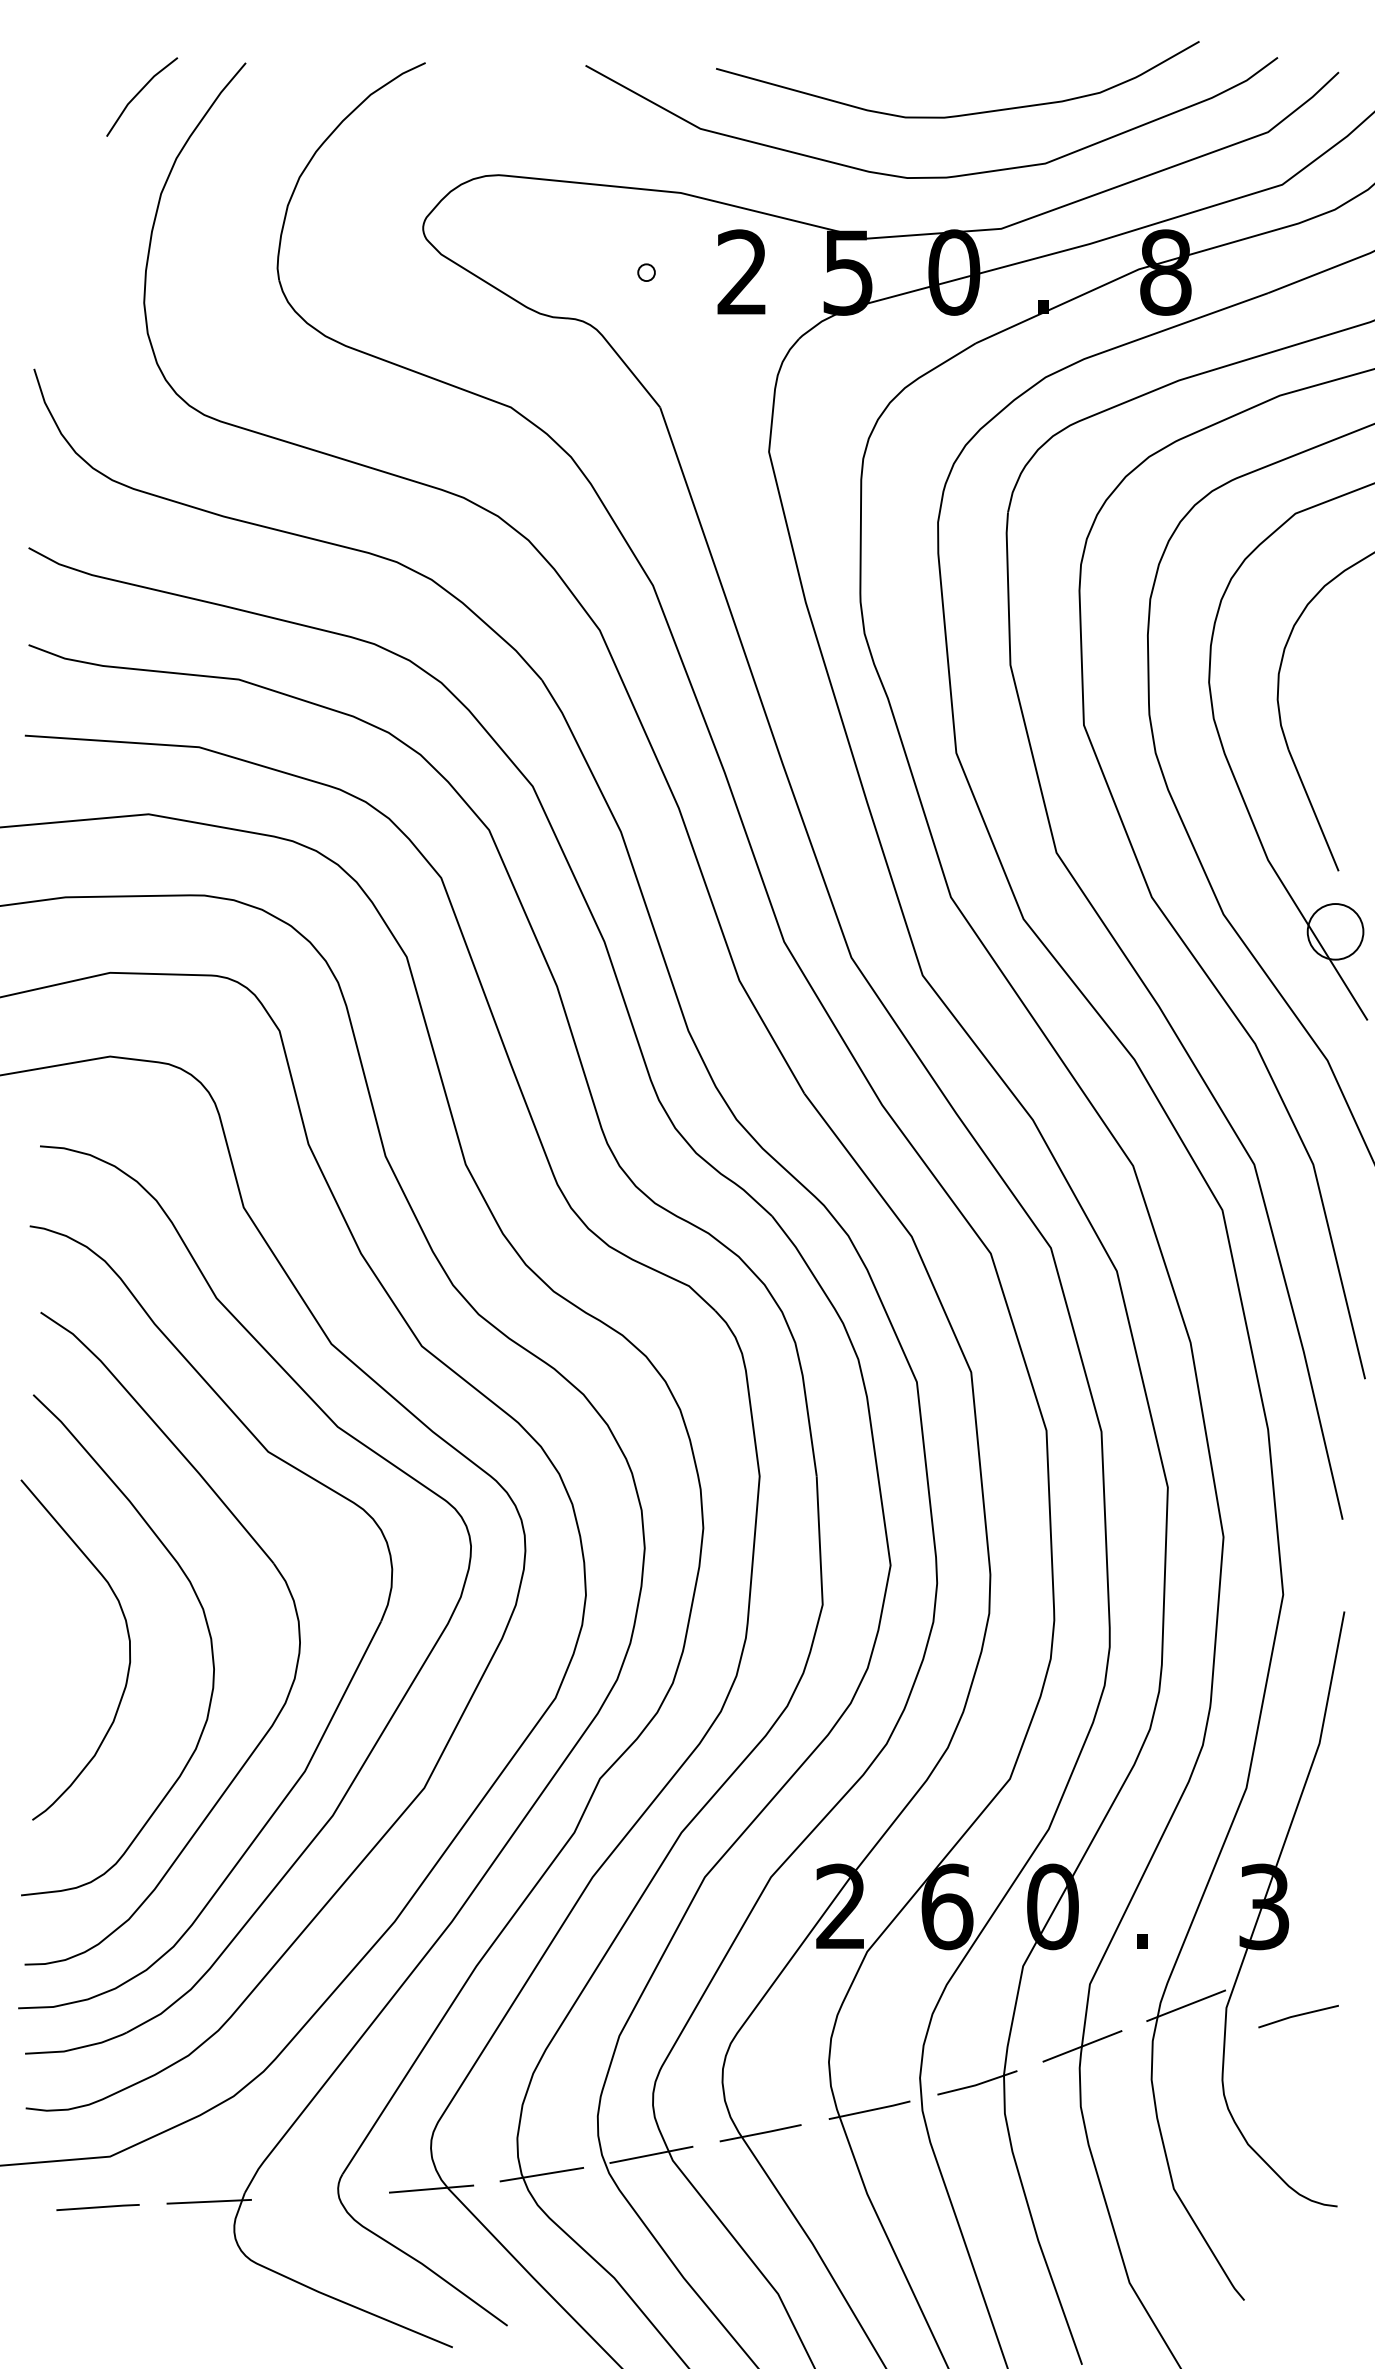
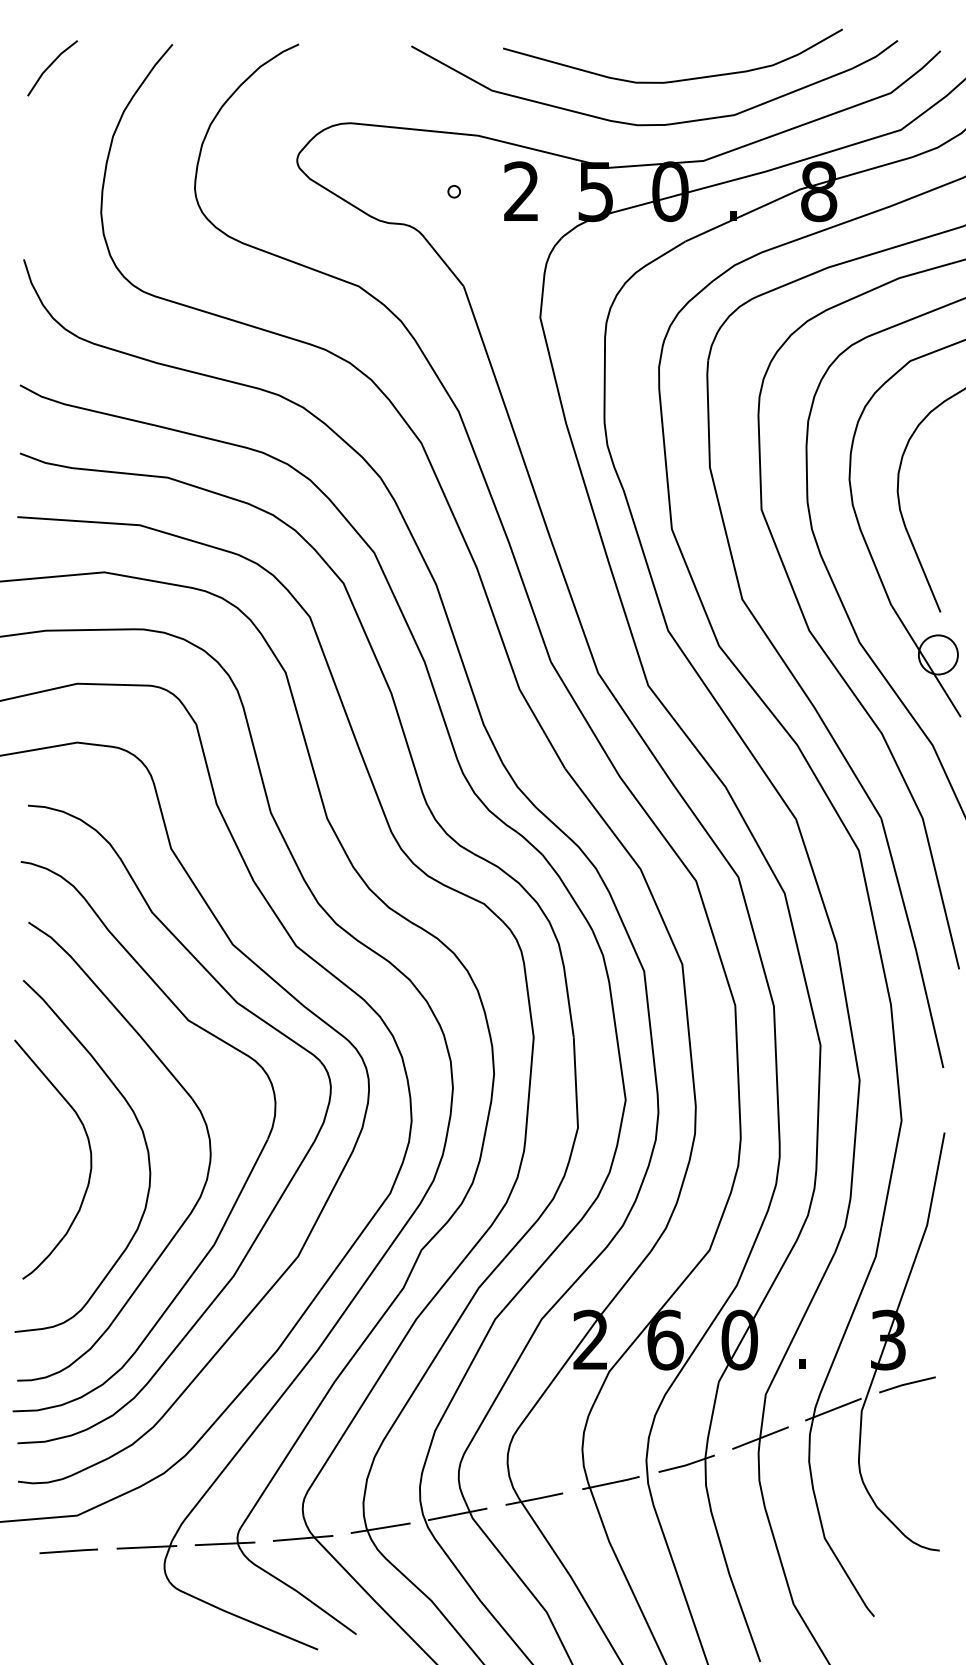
line: (139, 93) -> (50, 65), moved
line: (1298, 2016) -> (907, 1384), moved
line: (320, 2196) -> (225, 1543), added

